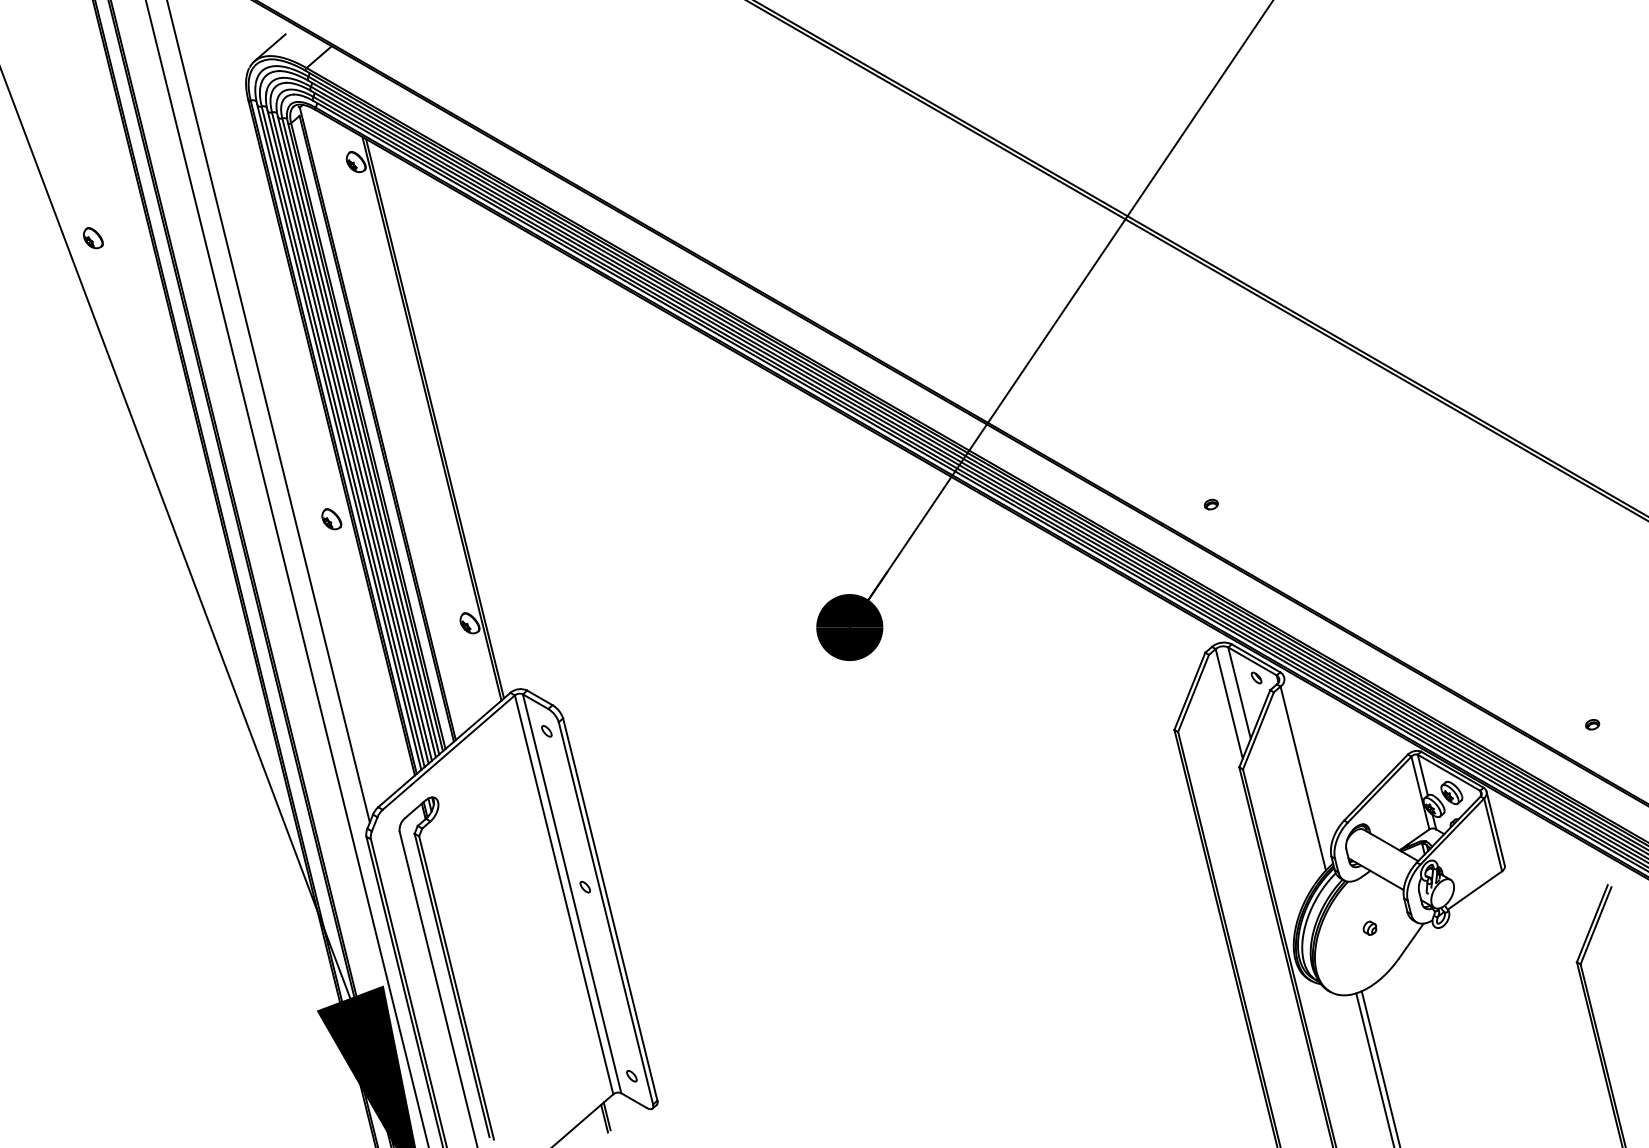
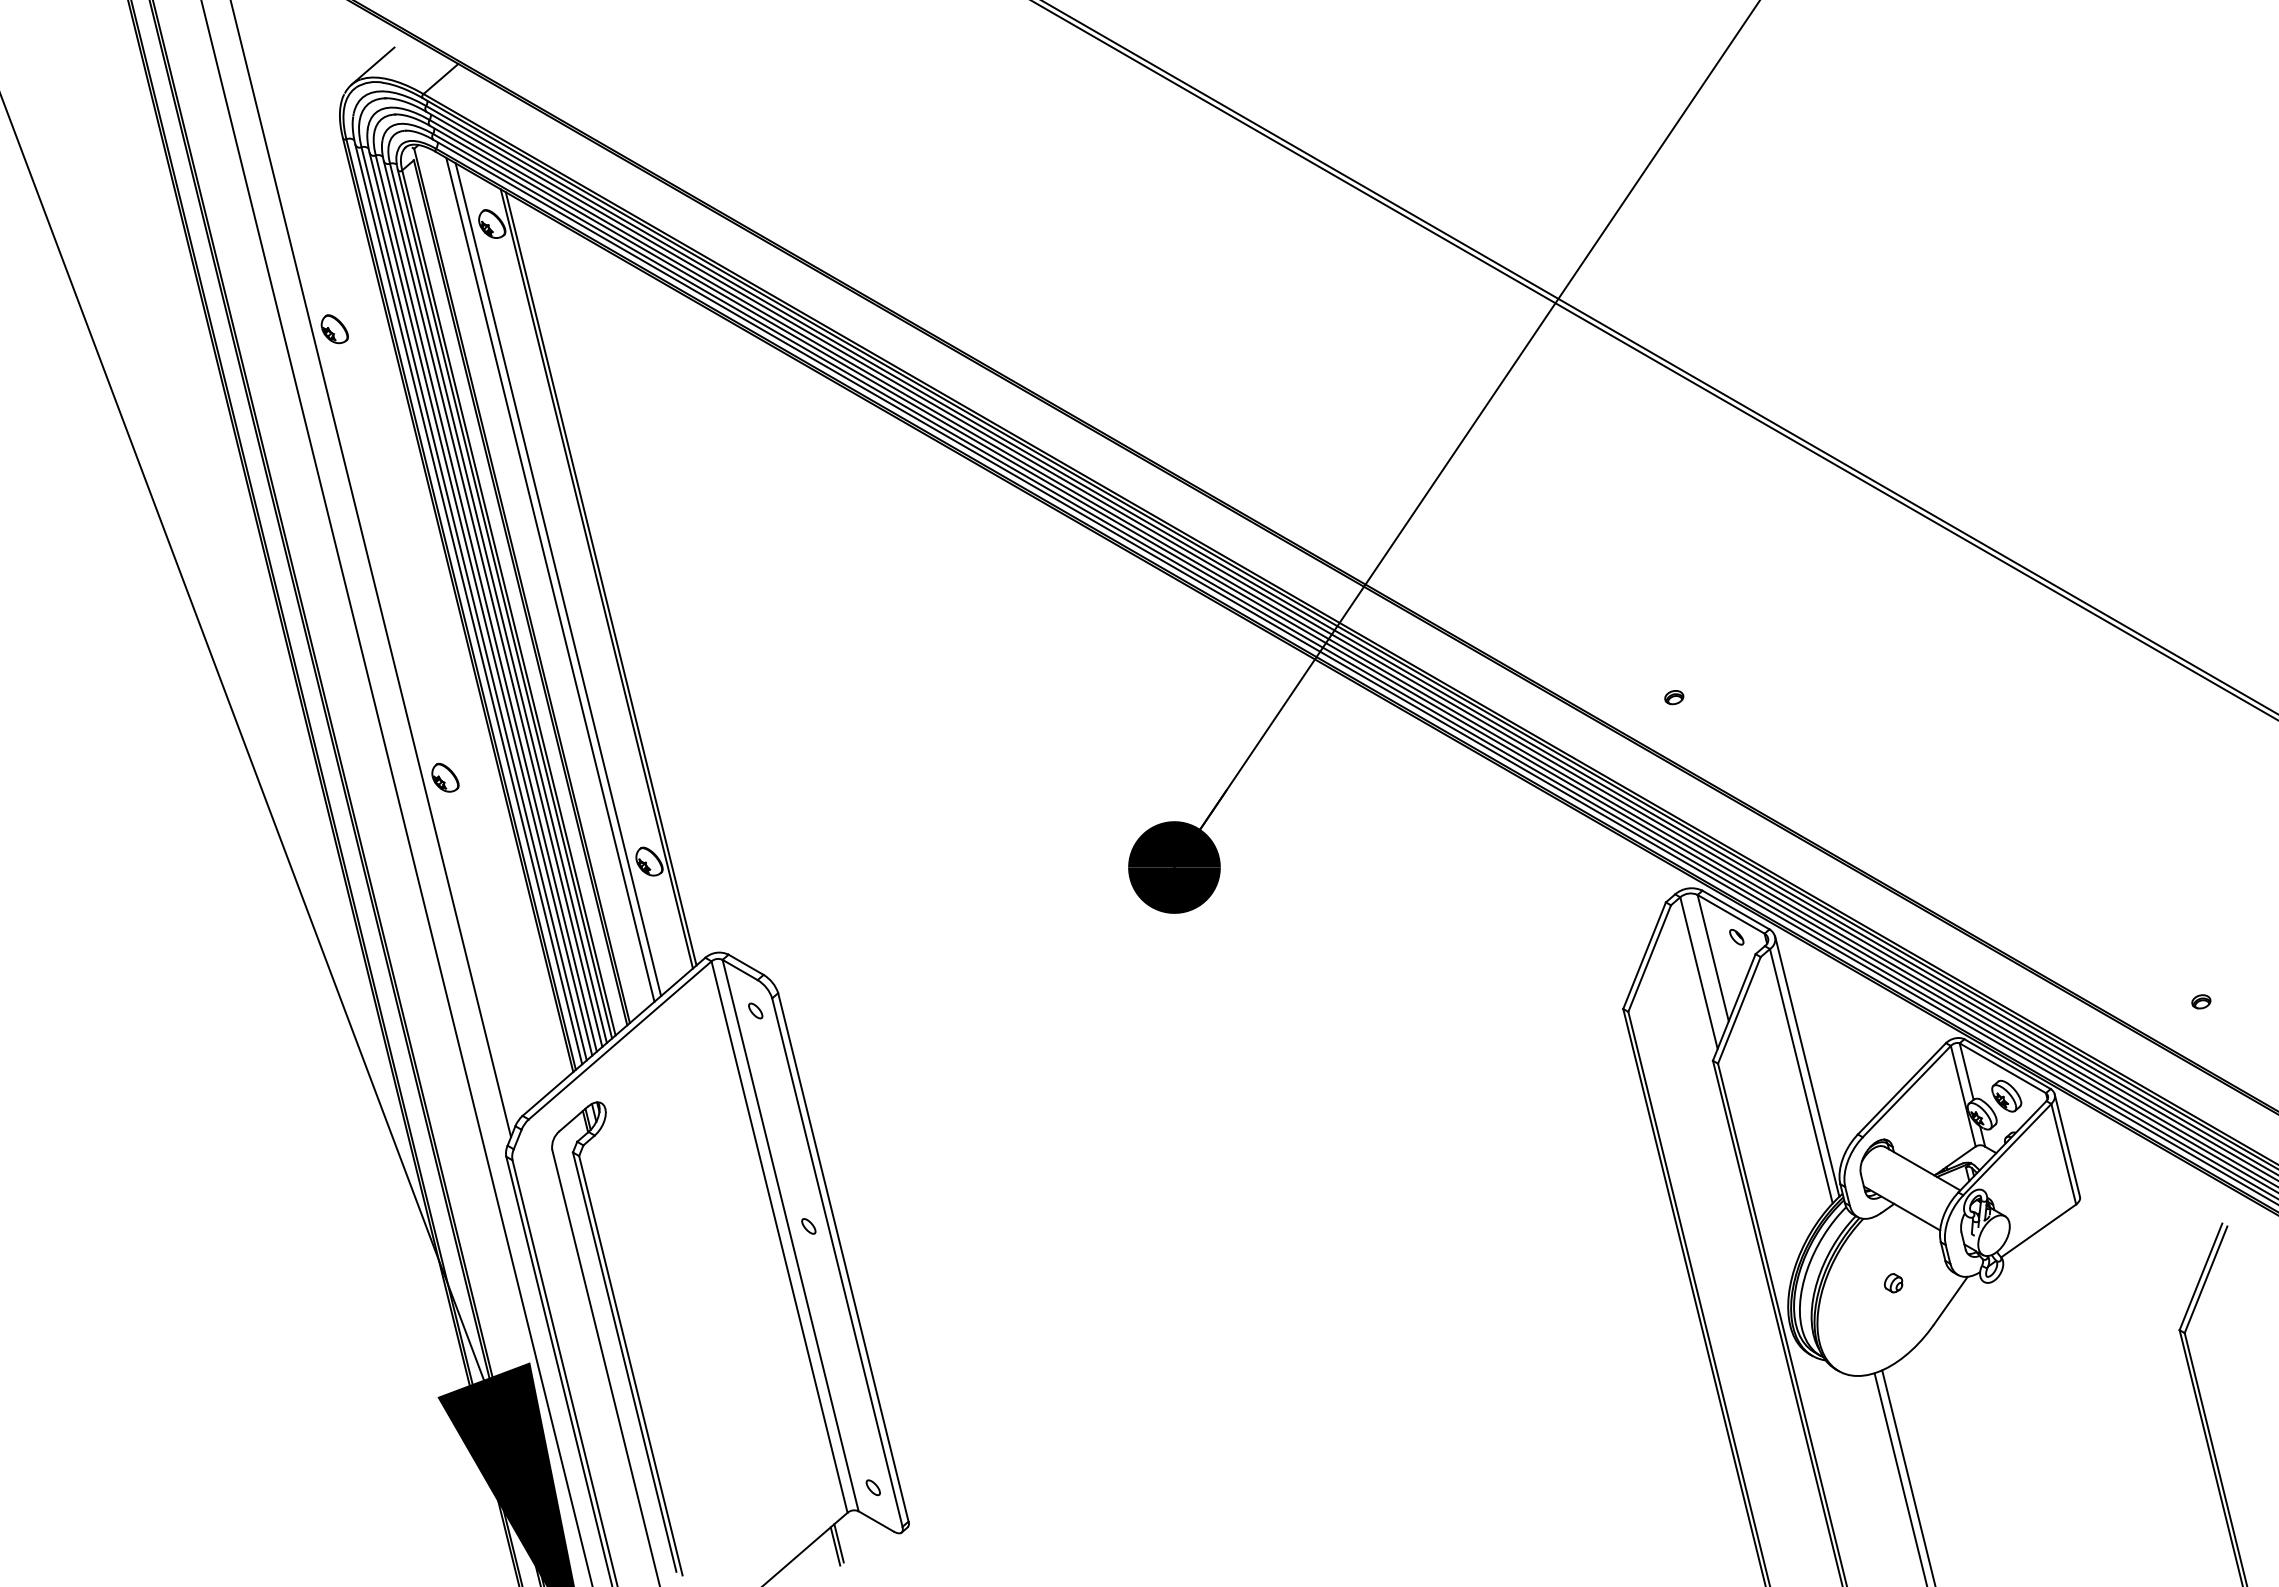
part: (93, 238) -> (334, 329), moved
line: (398, 419) -> (550, 579), added
line: (404, 419) -> (558, 579), added
part: (331, 519) -> (445, 777), moved
line: (1307, 771) -> (1807, 1066), added

